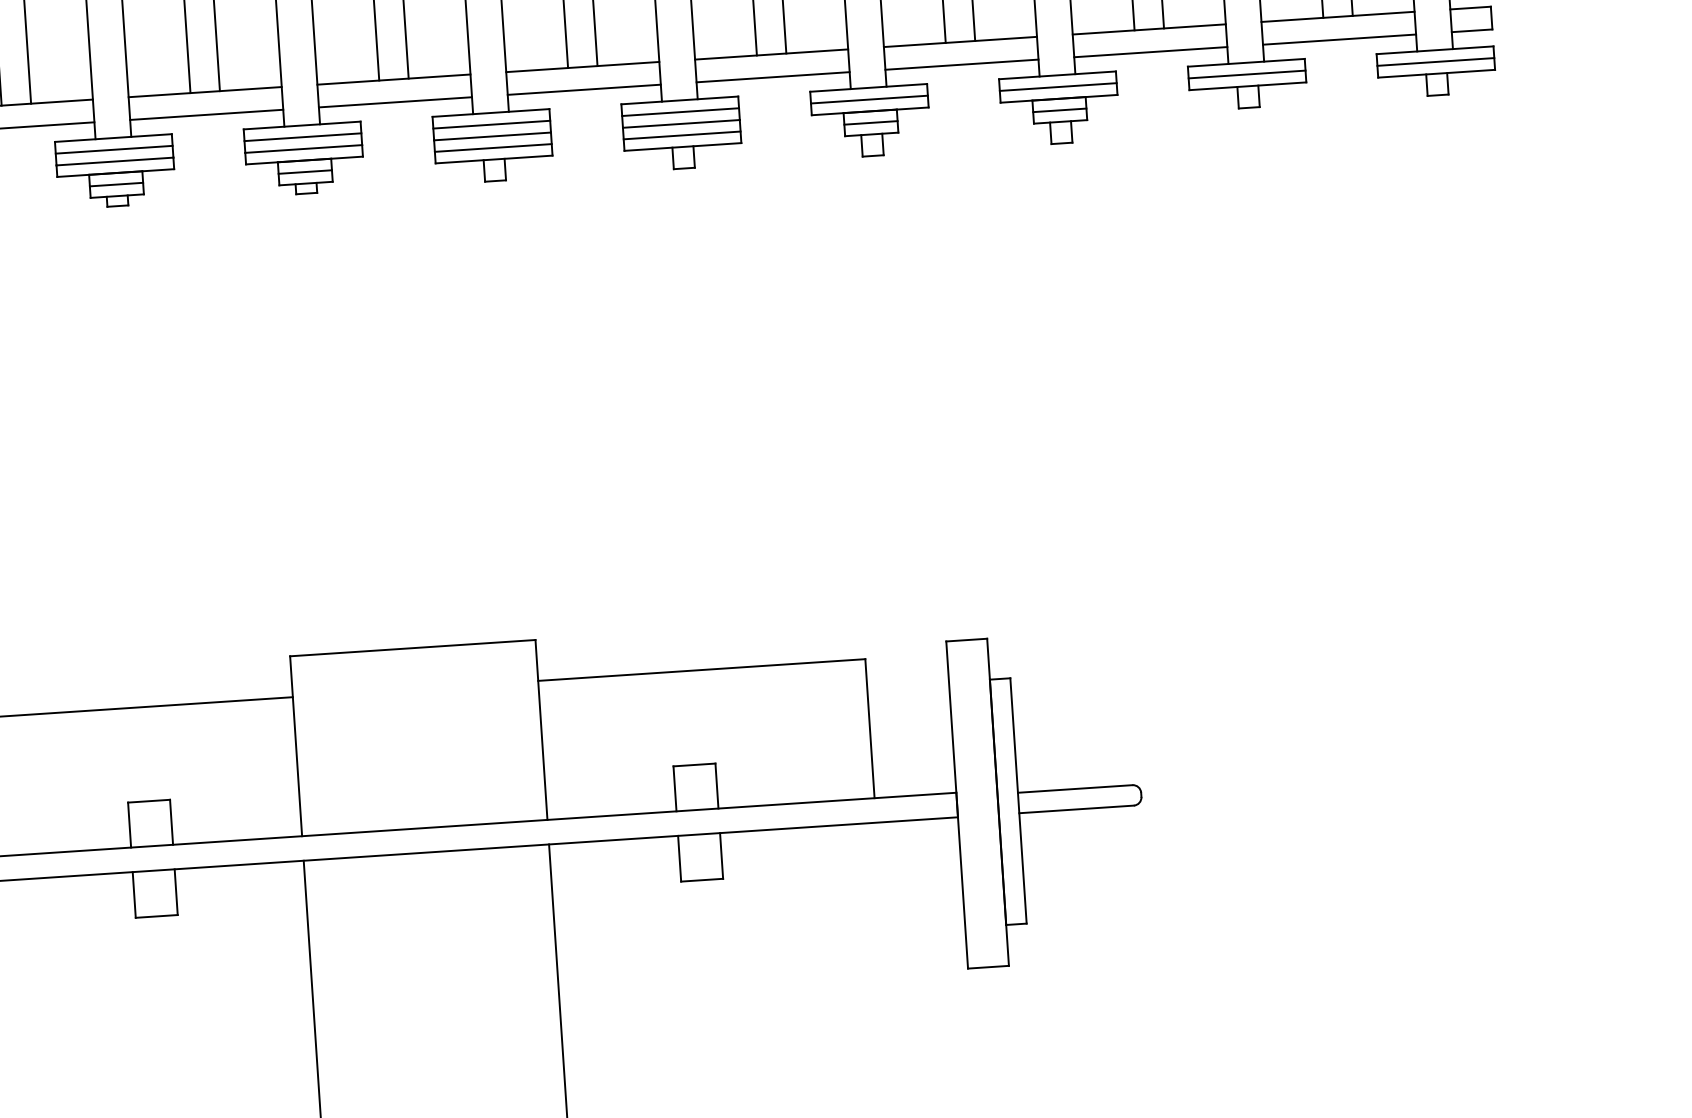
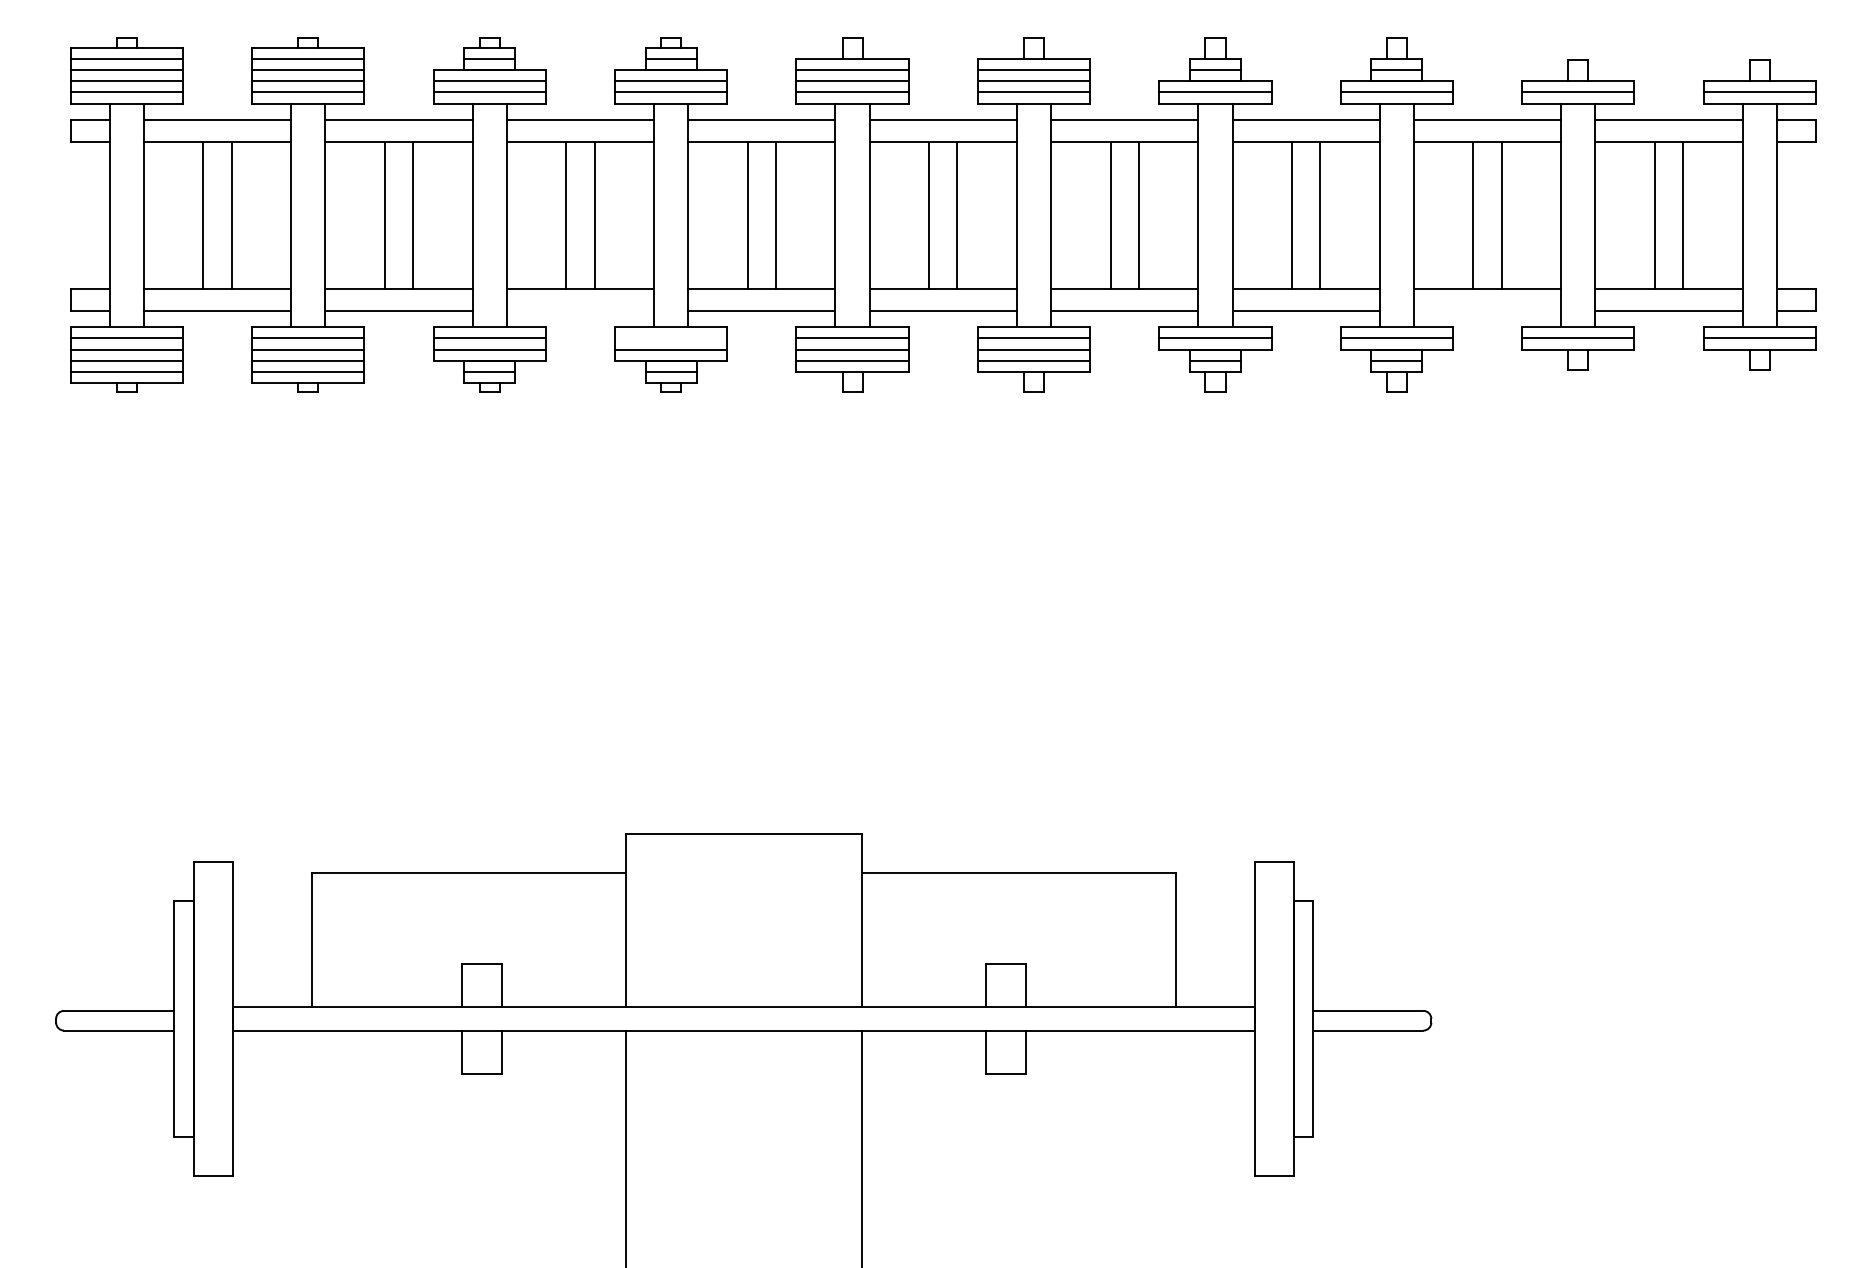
line: (1150, 51) -> (1487, 310), removed
line: (206, 114) -> (580, 310), removed
line: (302, 137) -> (670, 338), removed

